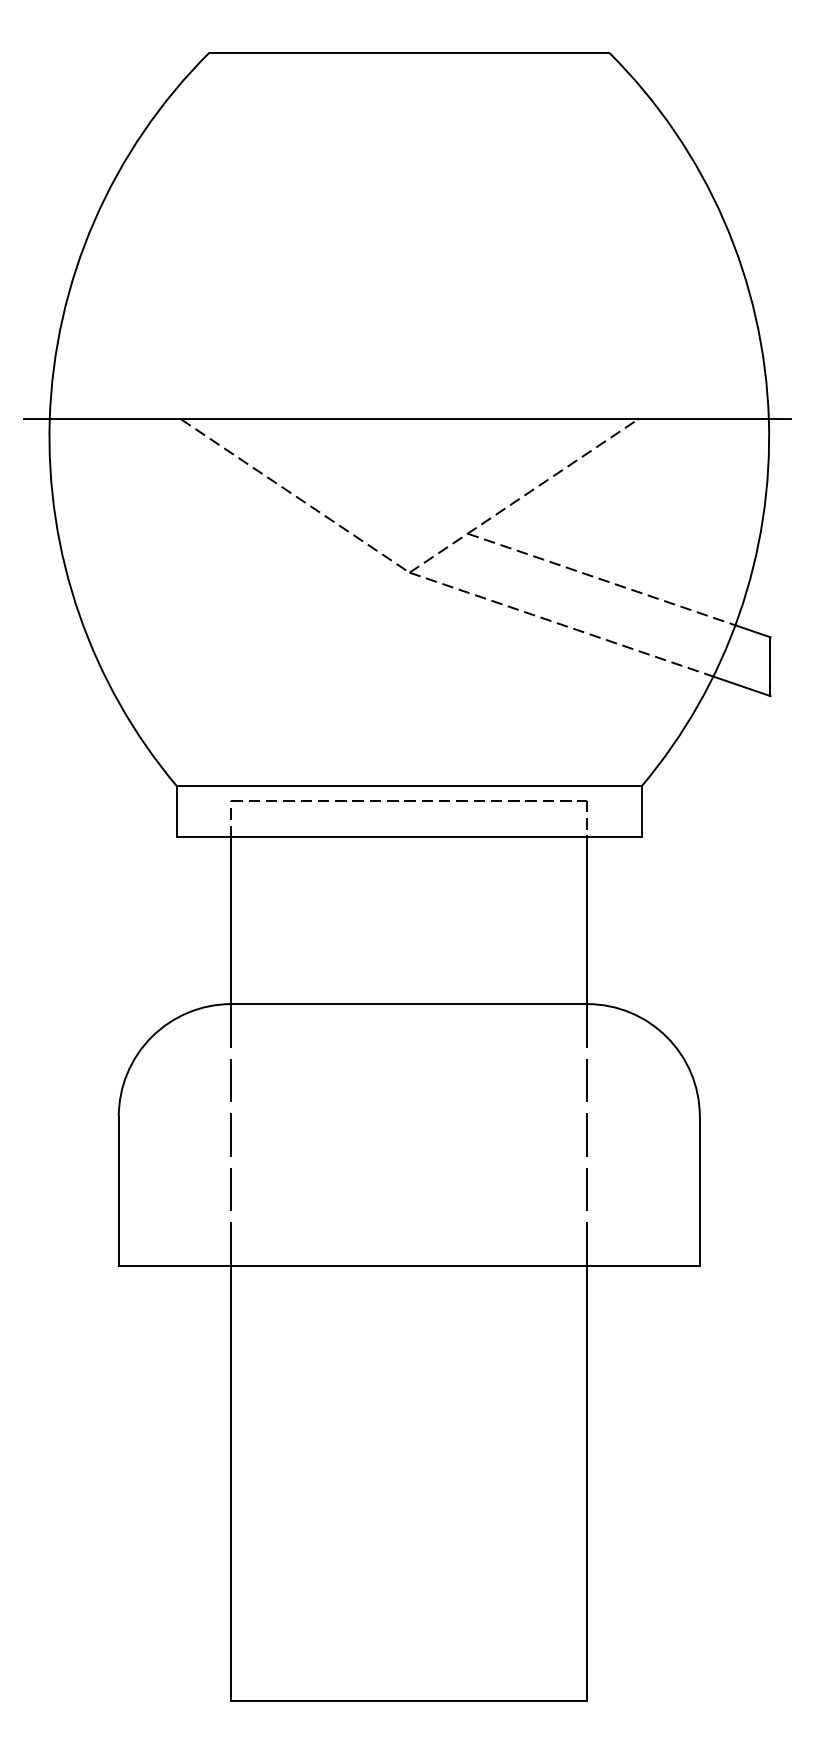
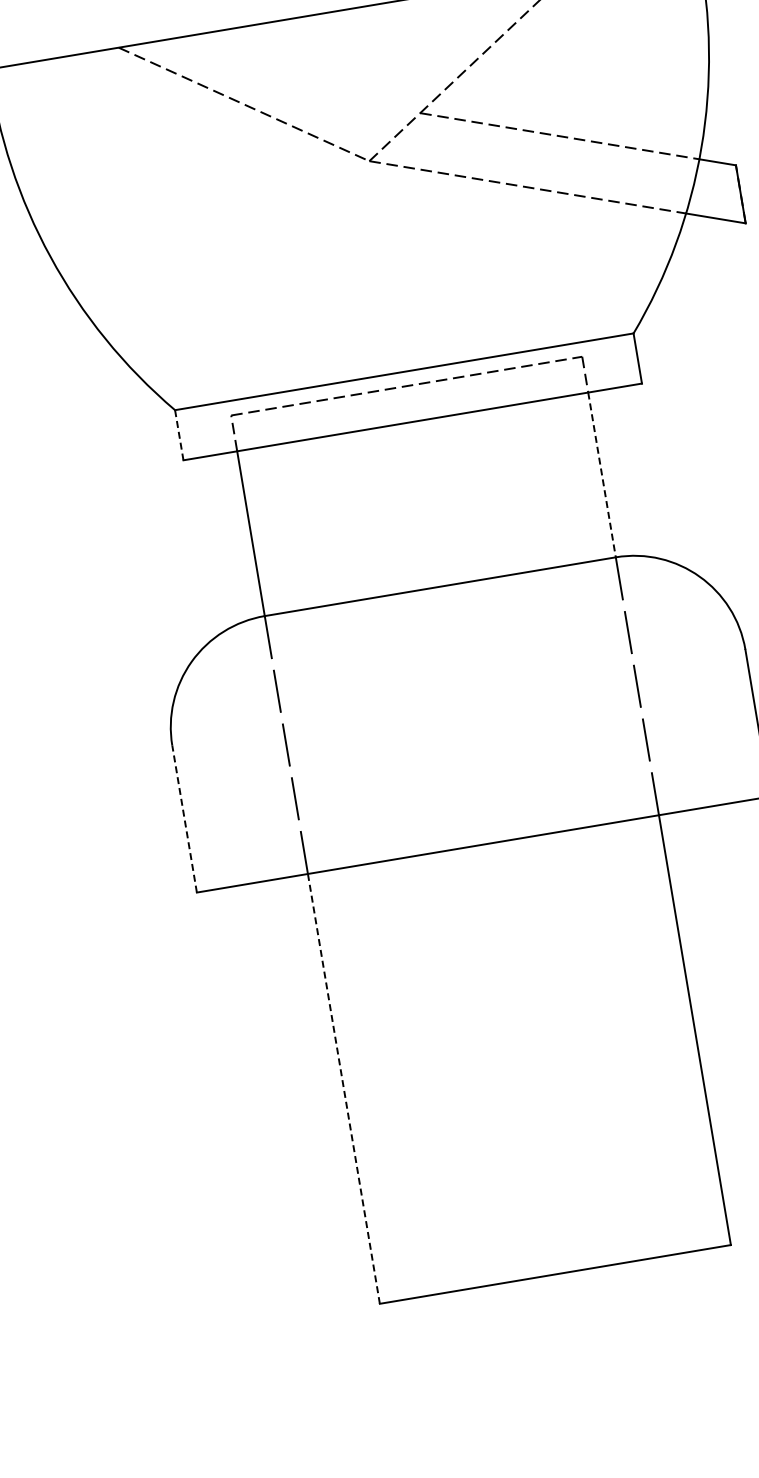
line: (176, 812) -> (179, 436), solid -> dashed
line: (587, 920) -> (602, 474), solid -> dashed
line: (118, 1190) -> (184, 818), solid -> dashed
line: (231, 1483) -> (344, 1088), solid -> dashed

